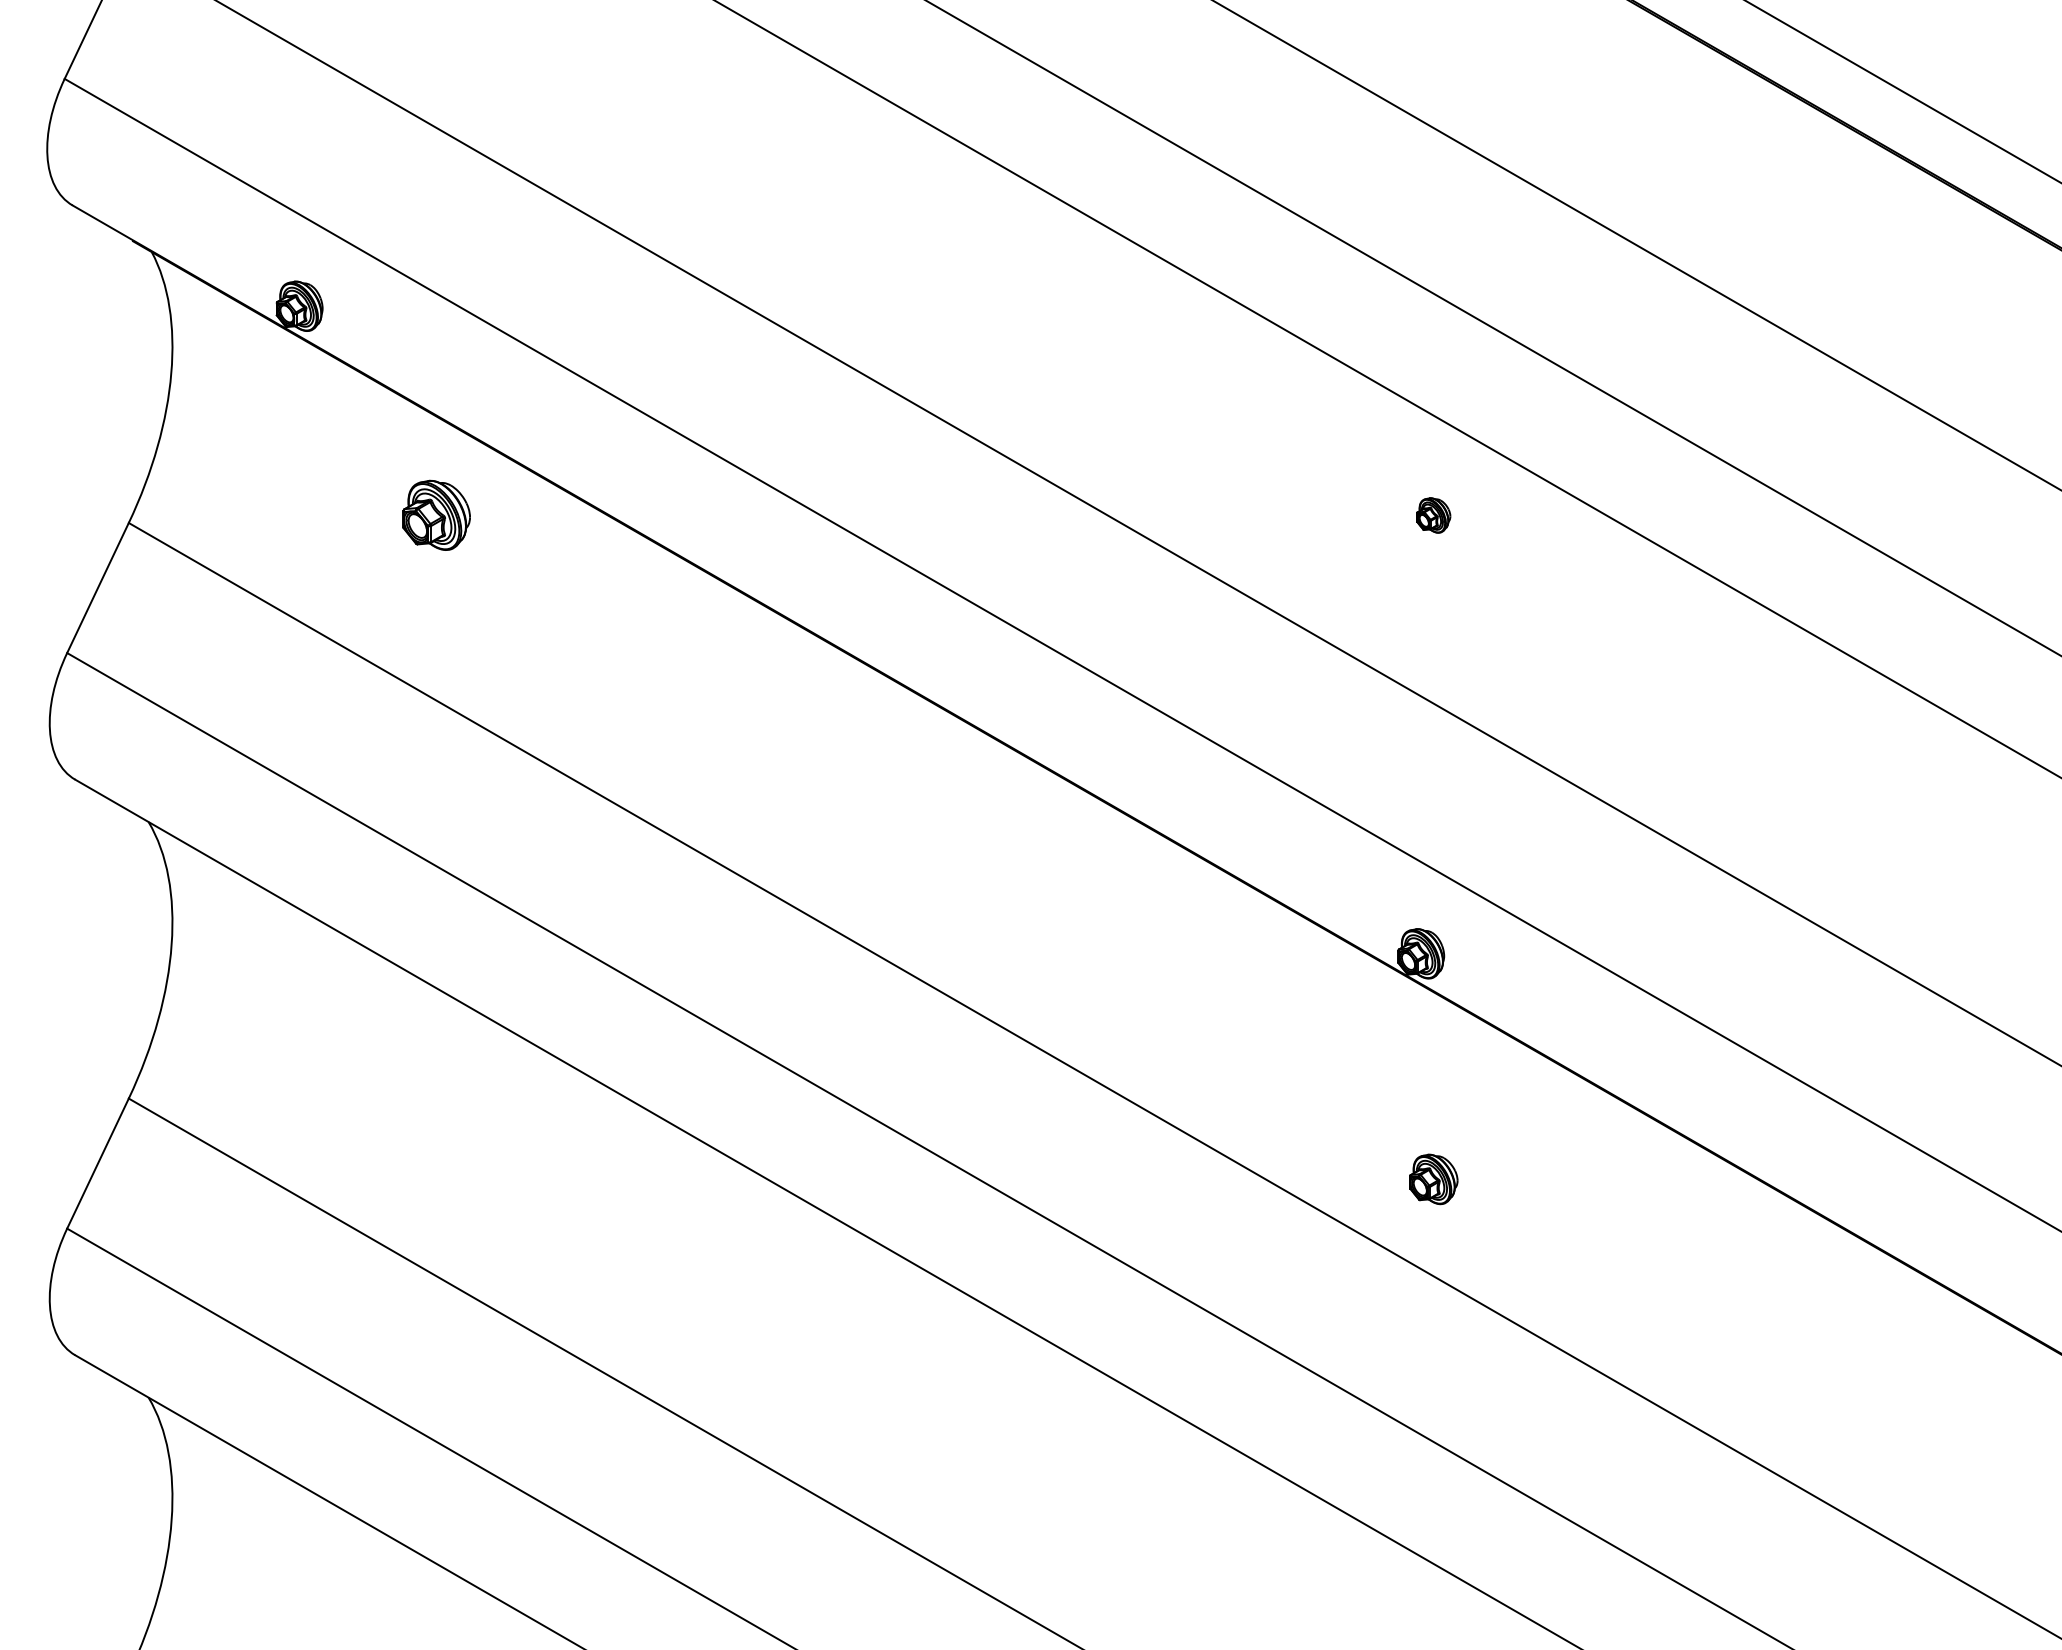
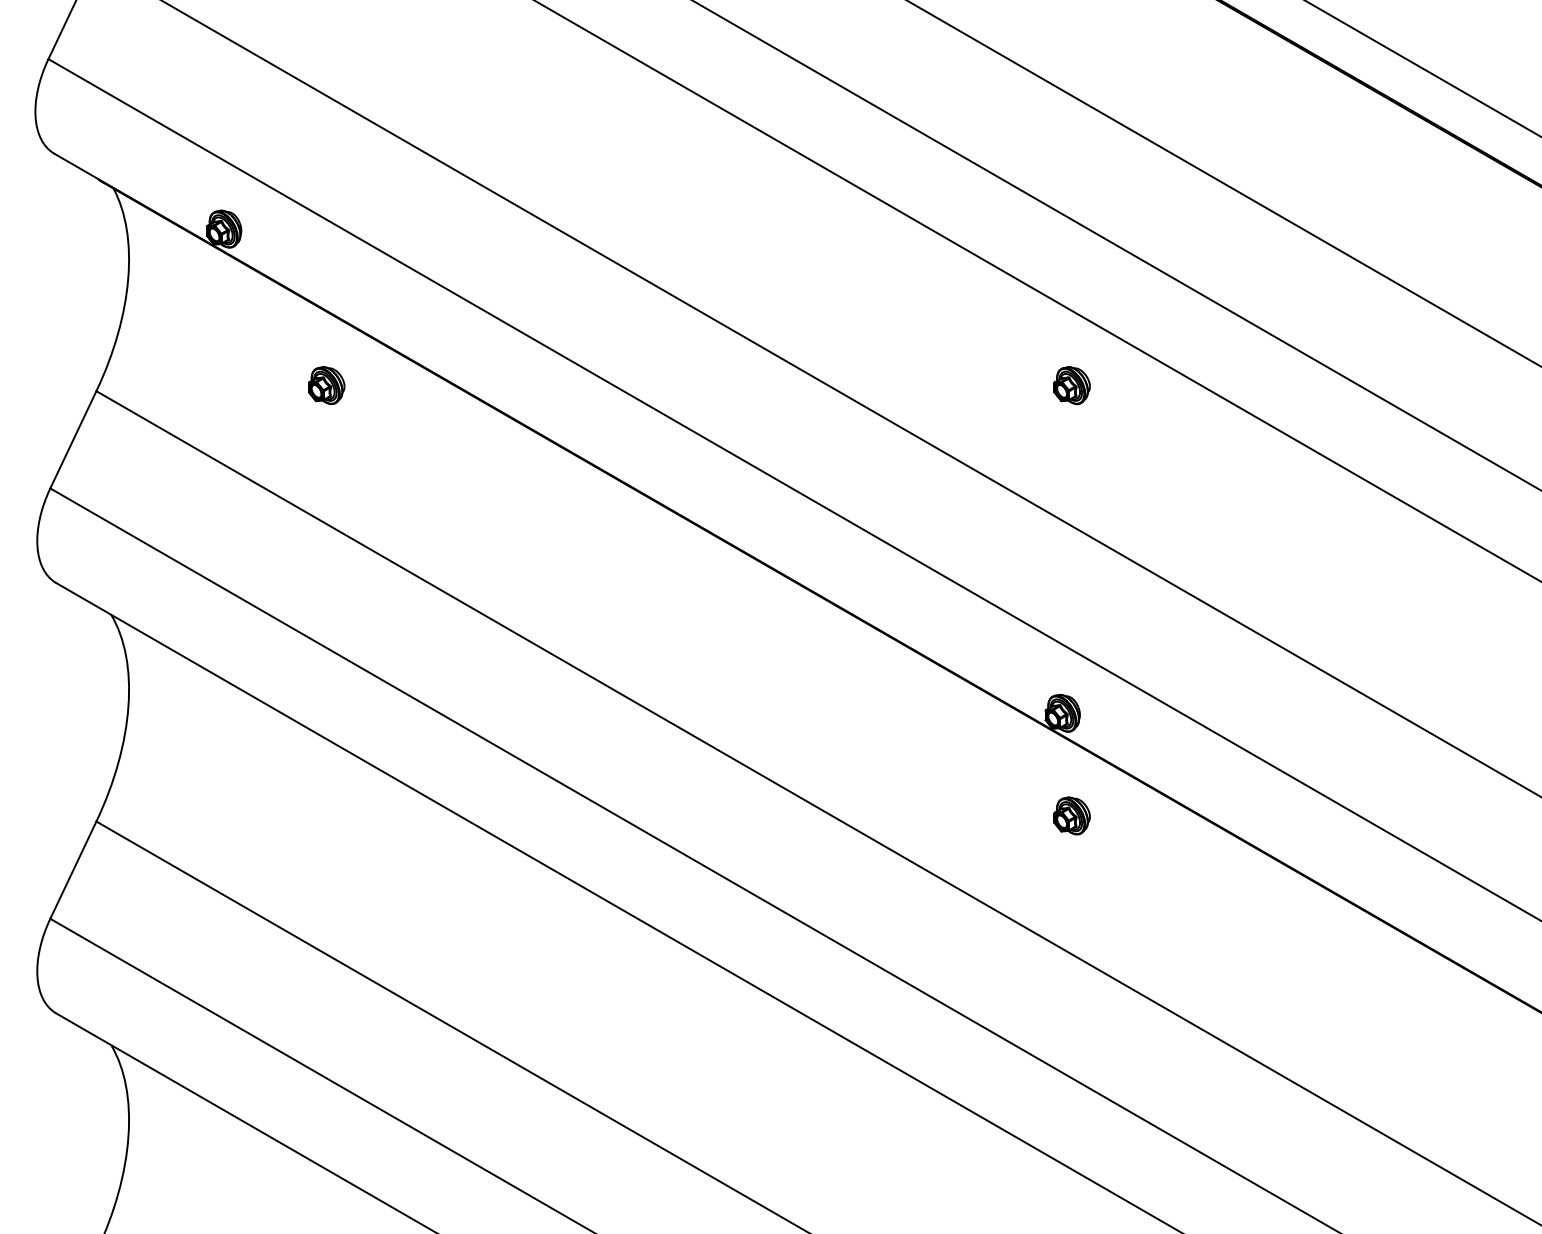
part: (436, 515) -> (326, 385), size x0.71
part: (1432, 515) -> (1071, 385), size x1.43
part: (1432, 1178) -> (1071, 815), moved

